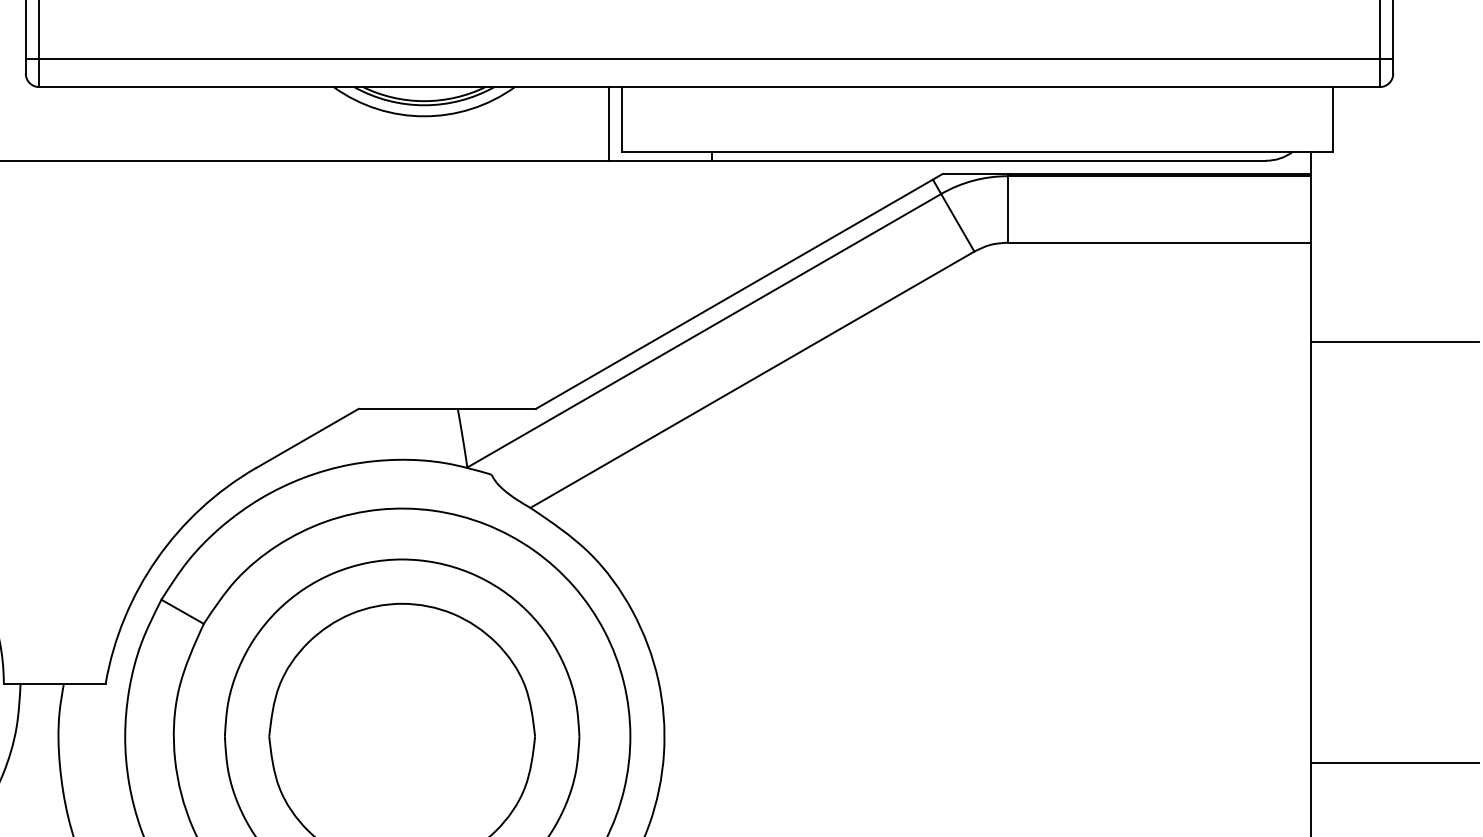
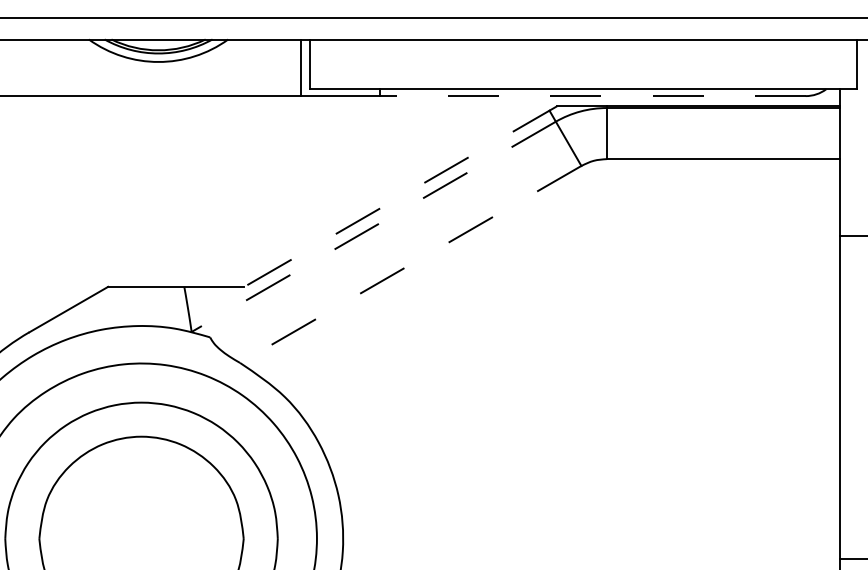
line: (989, 160) -> (593, 95), solid -> dashed
line: (739, 291) -> (400, 196), solid -> dashed
line: (704, 330) -> (373, 226), solid -> dashed
line: (752, 380) -> (410, 265), solid -> dashed

